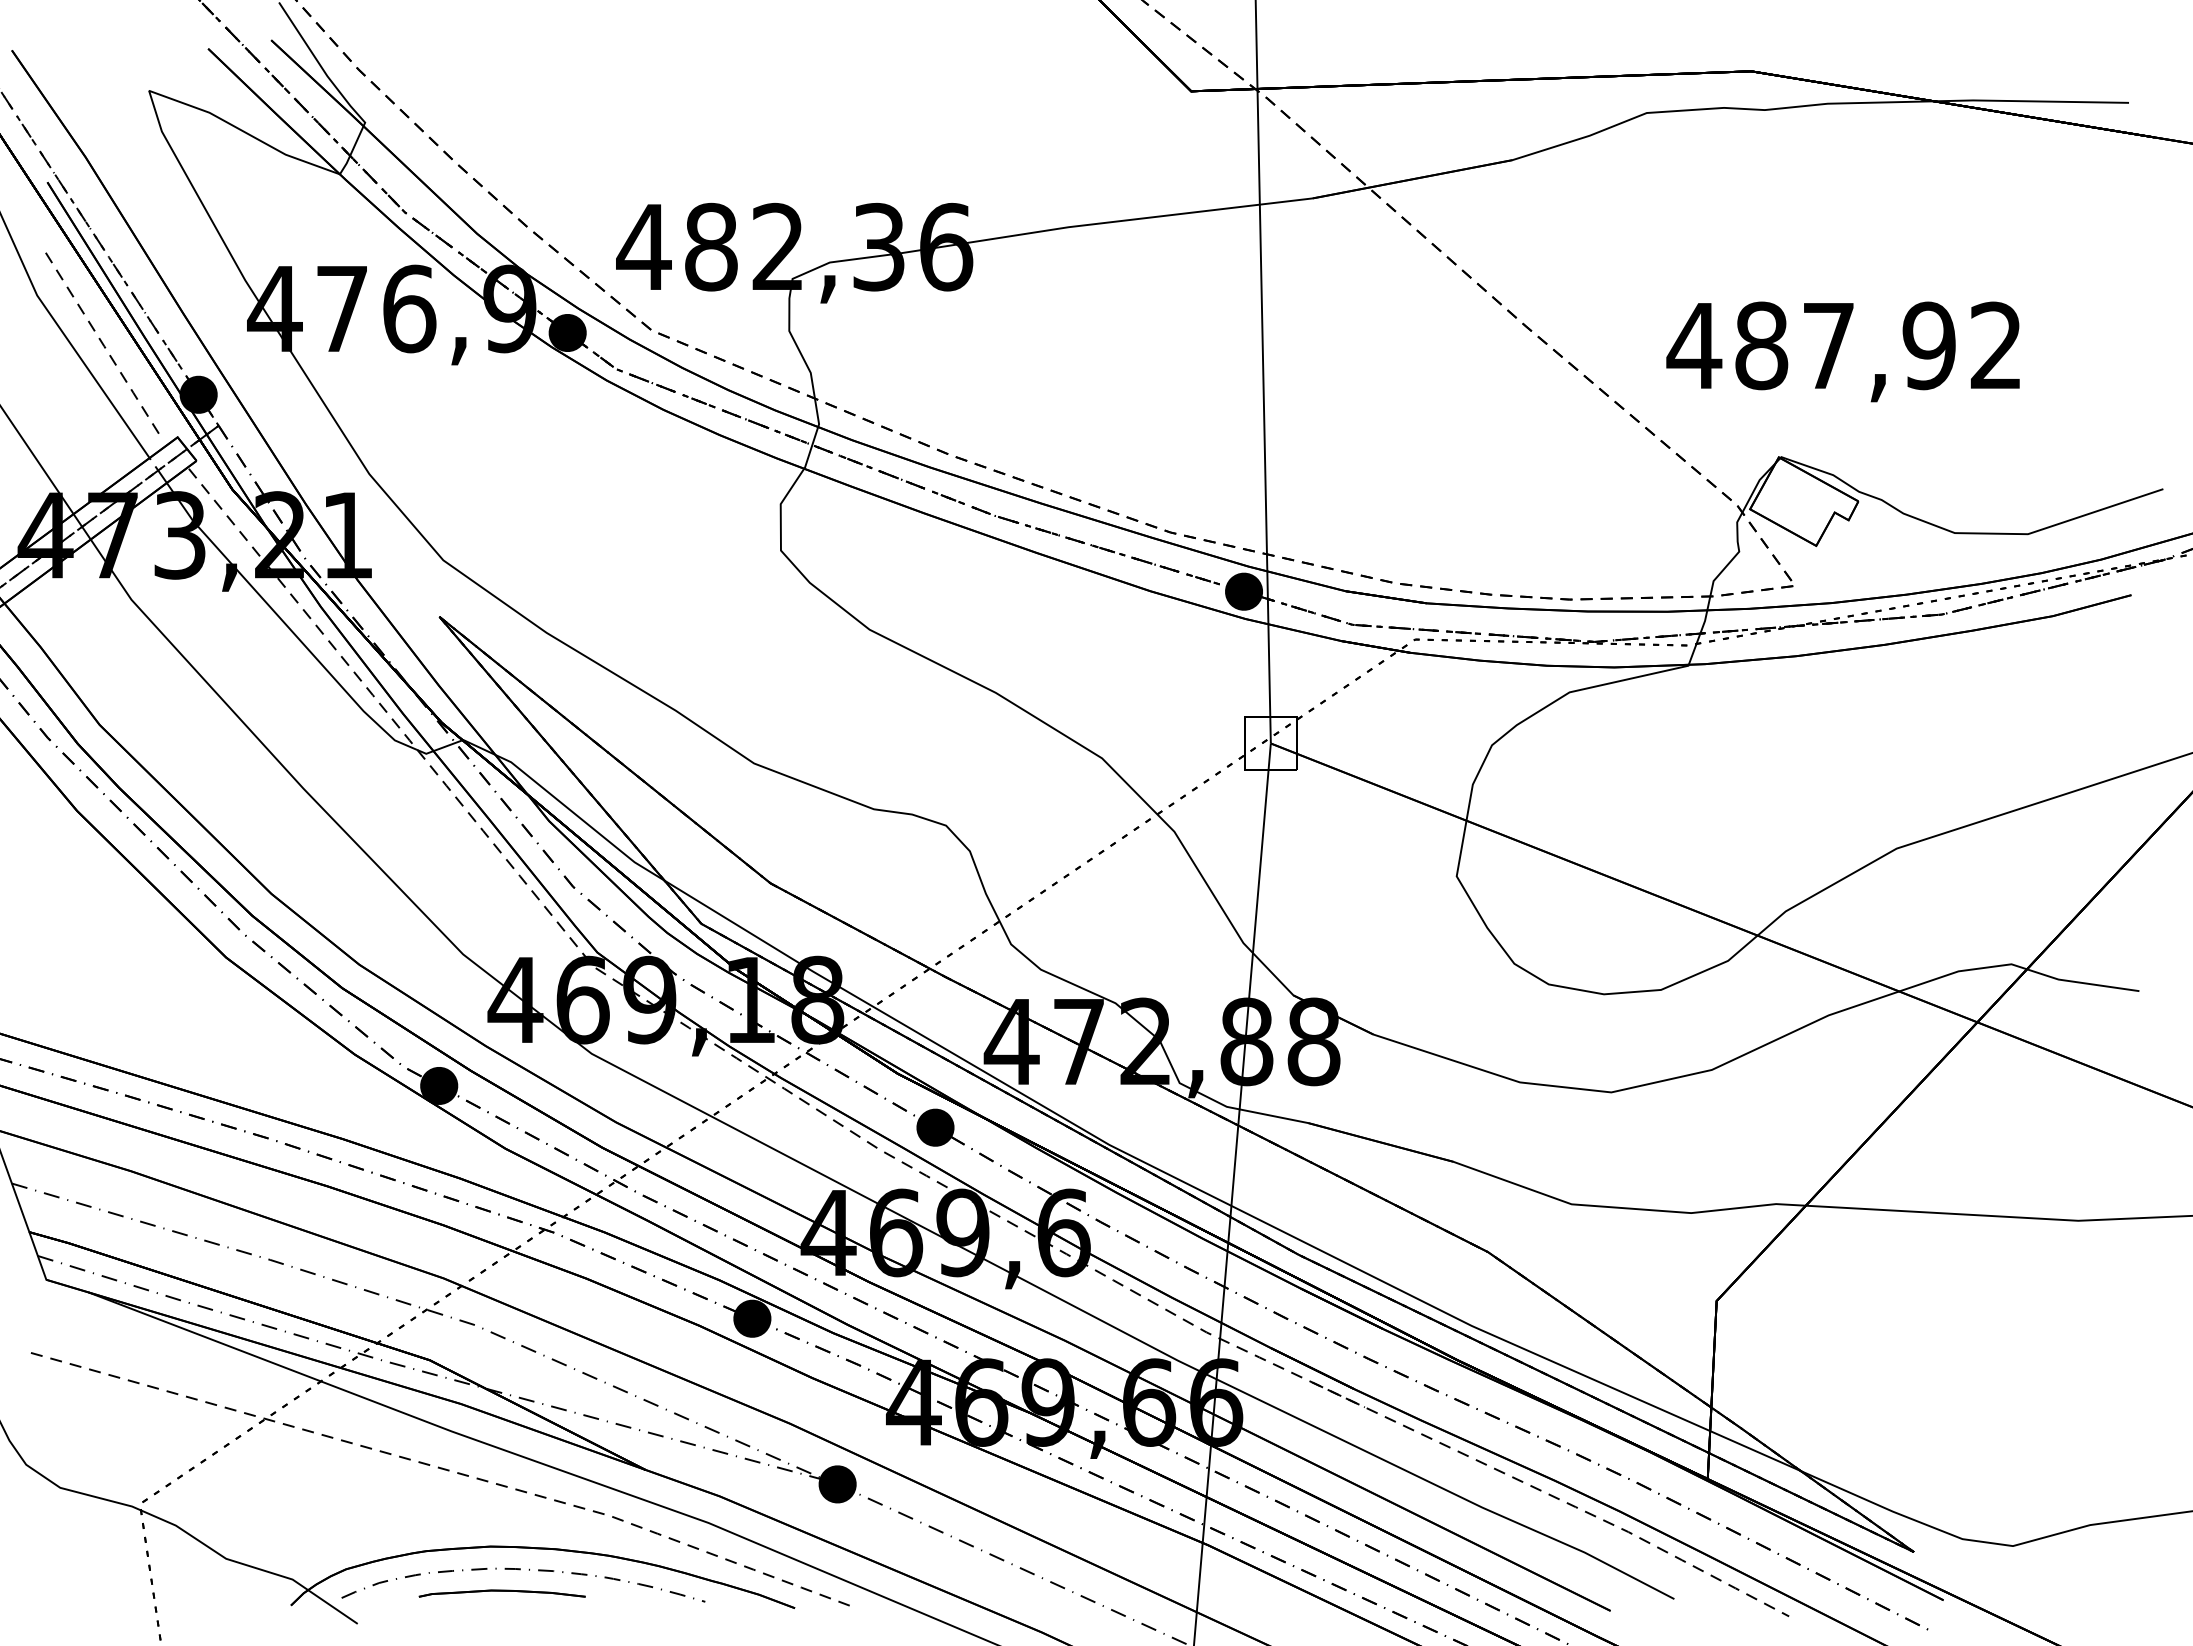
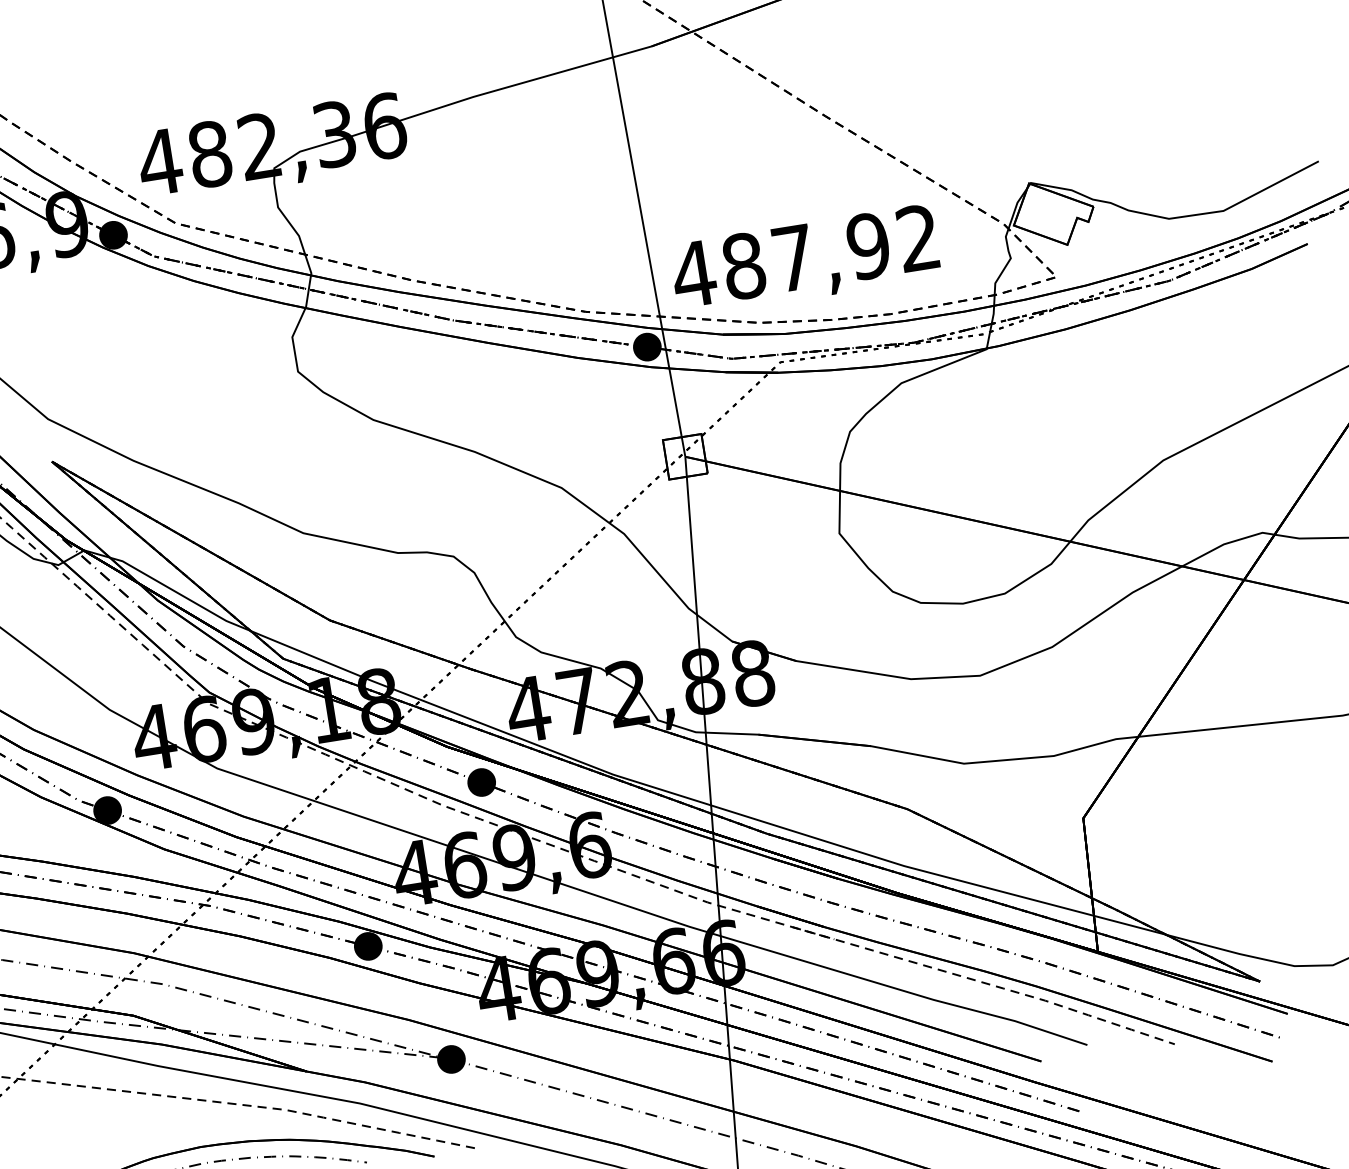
text: (1842, 351) -> (804, 260), moved

